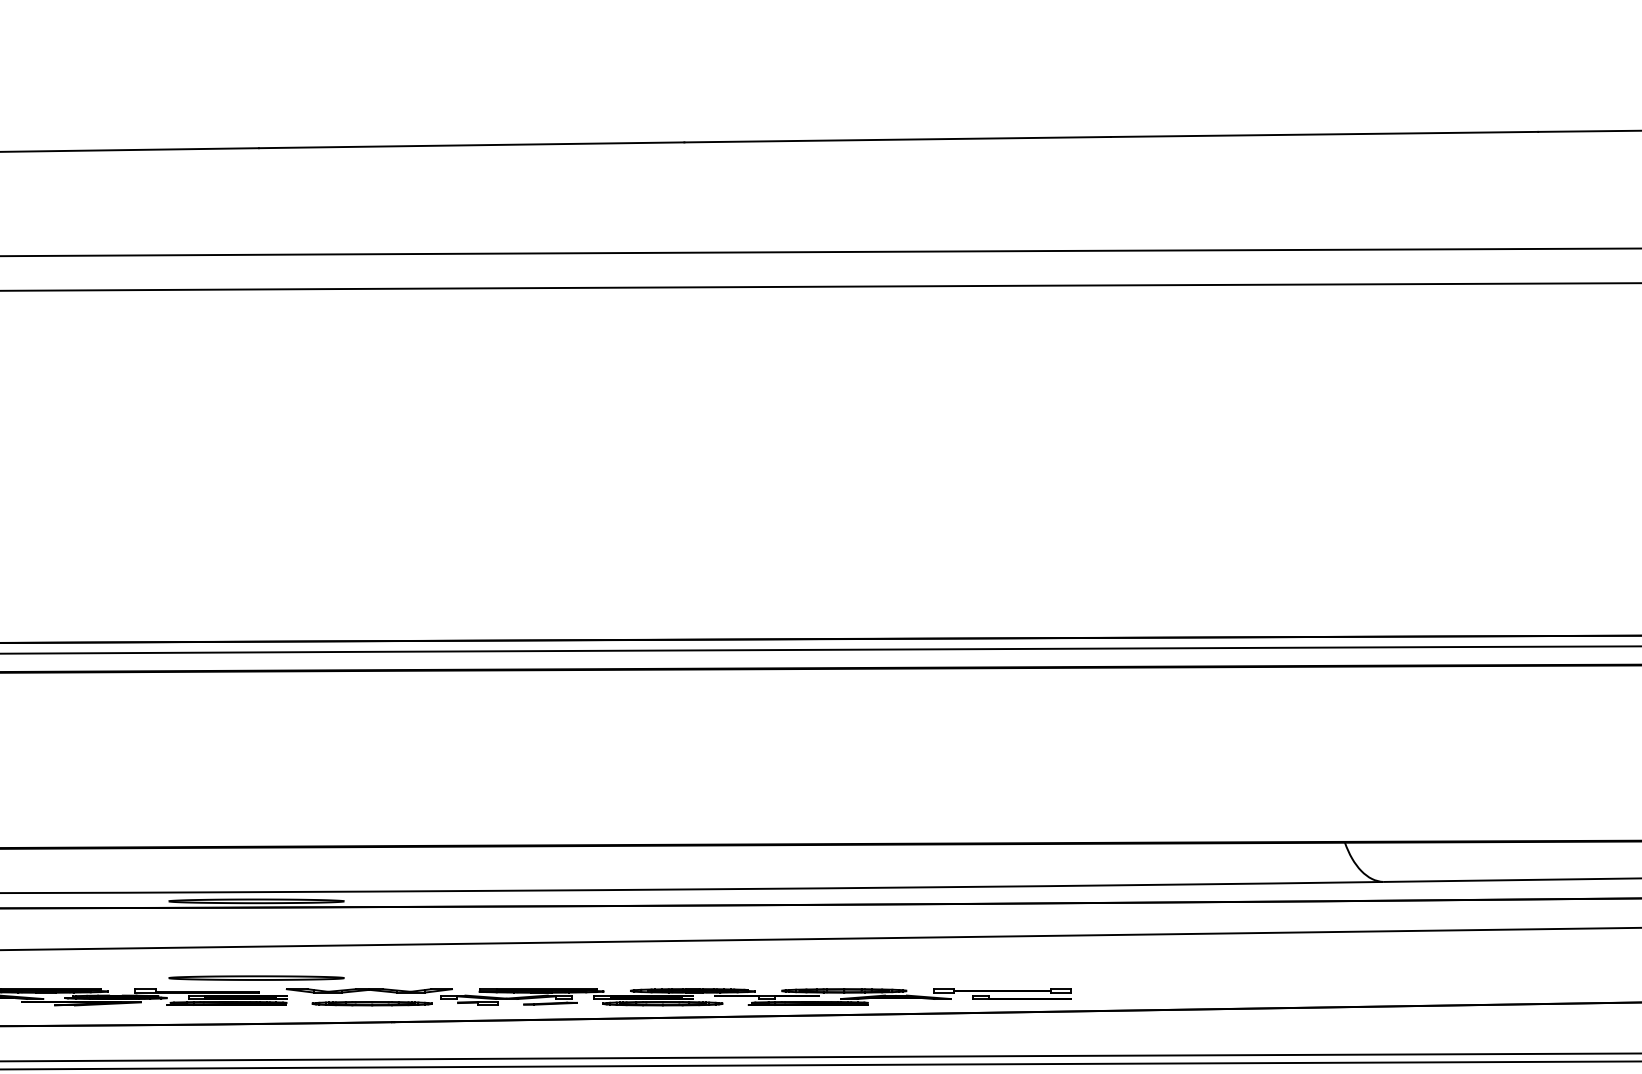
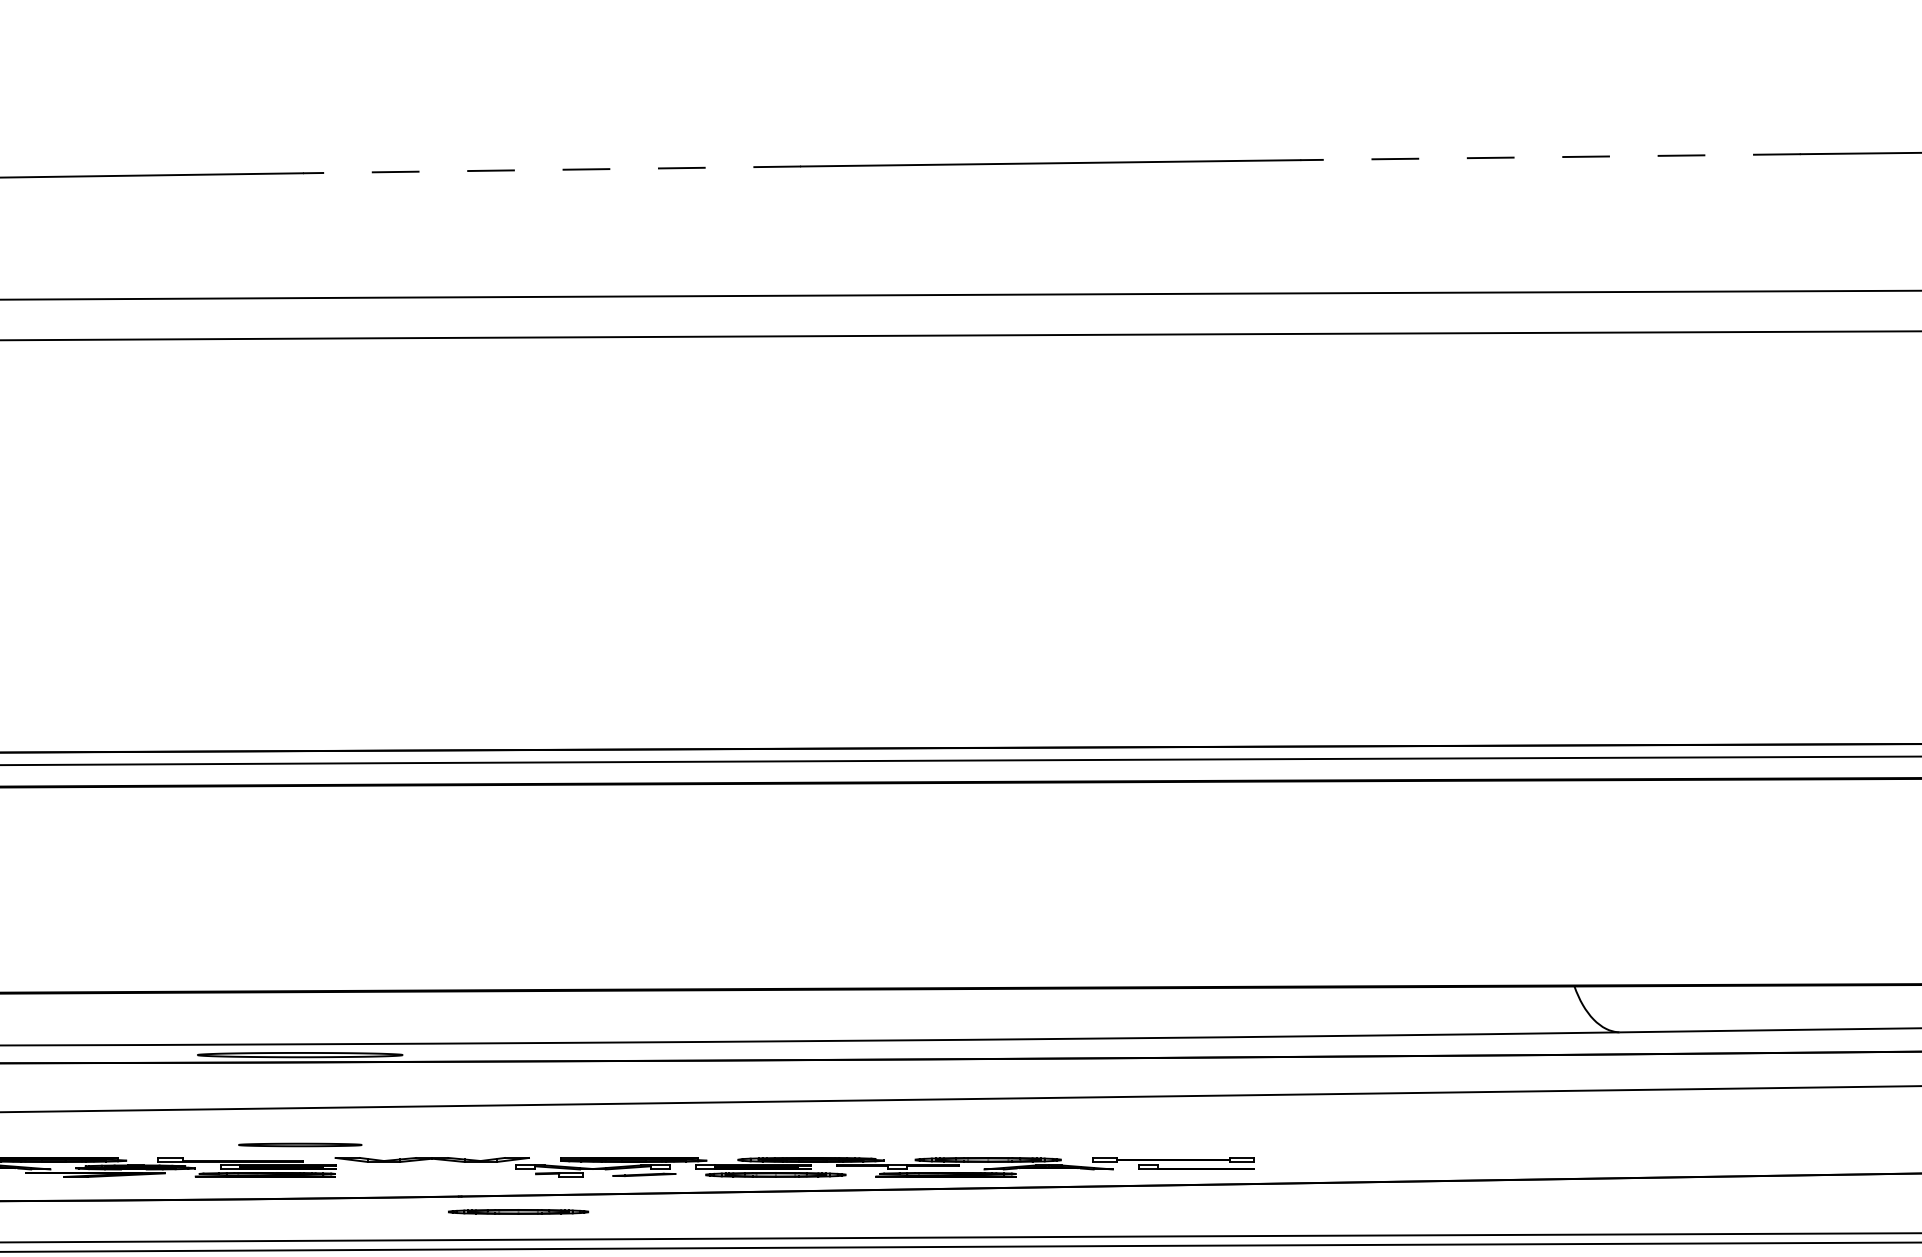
line: (1324, 134) -> (1550, 157), solid -> dashed
line: (471, 144) -> (551, 169), solid -> dashed
part: (256, 977) -> (300, 1144), size x0.6
part: (372, 1003) -> (518, 1211), moved

